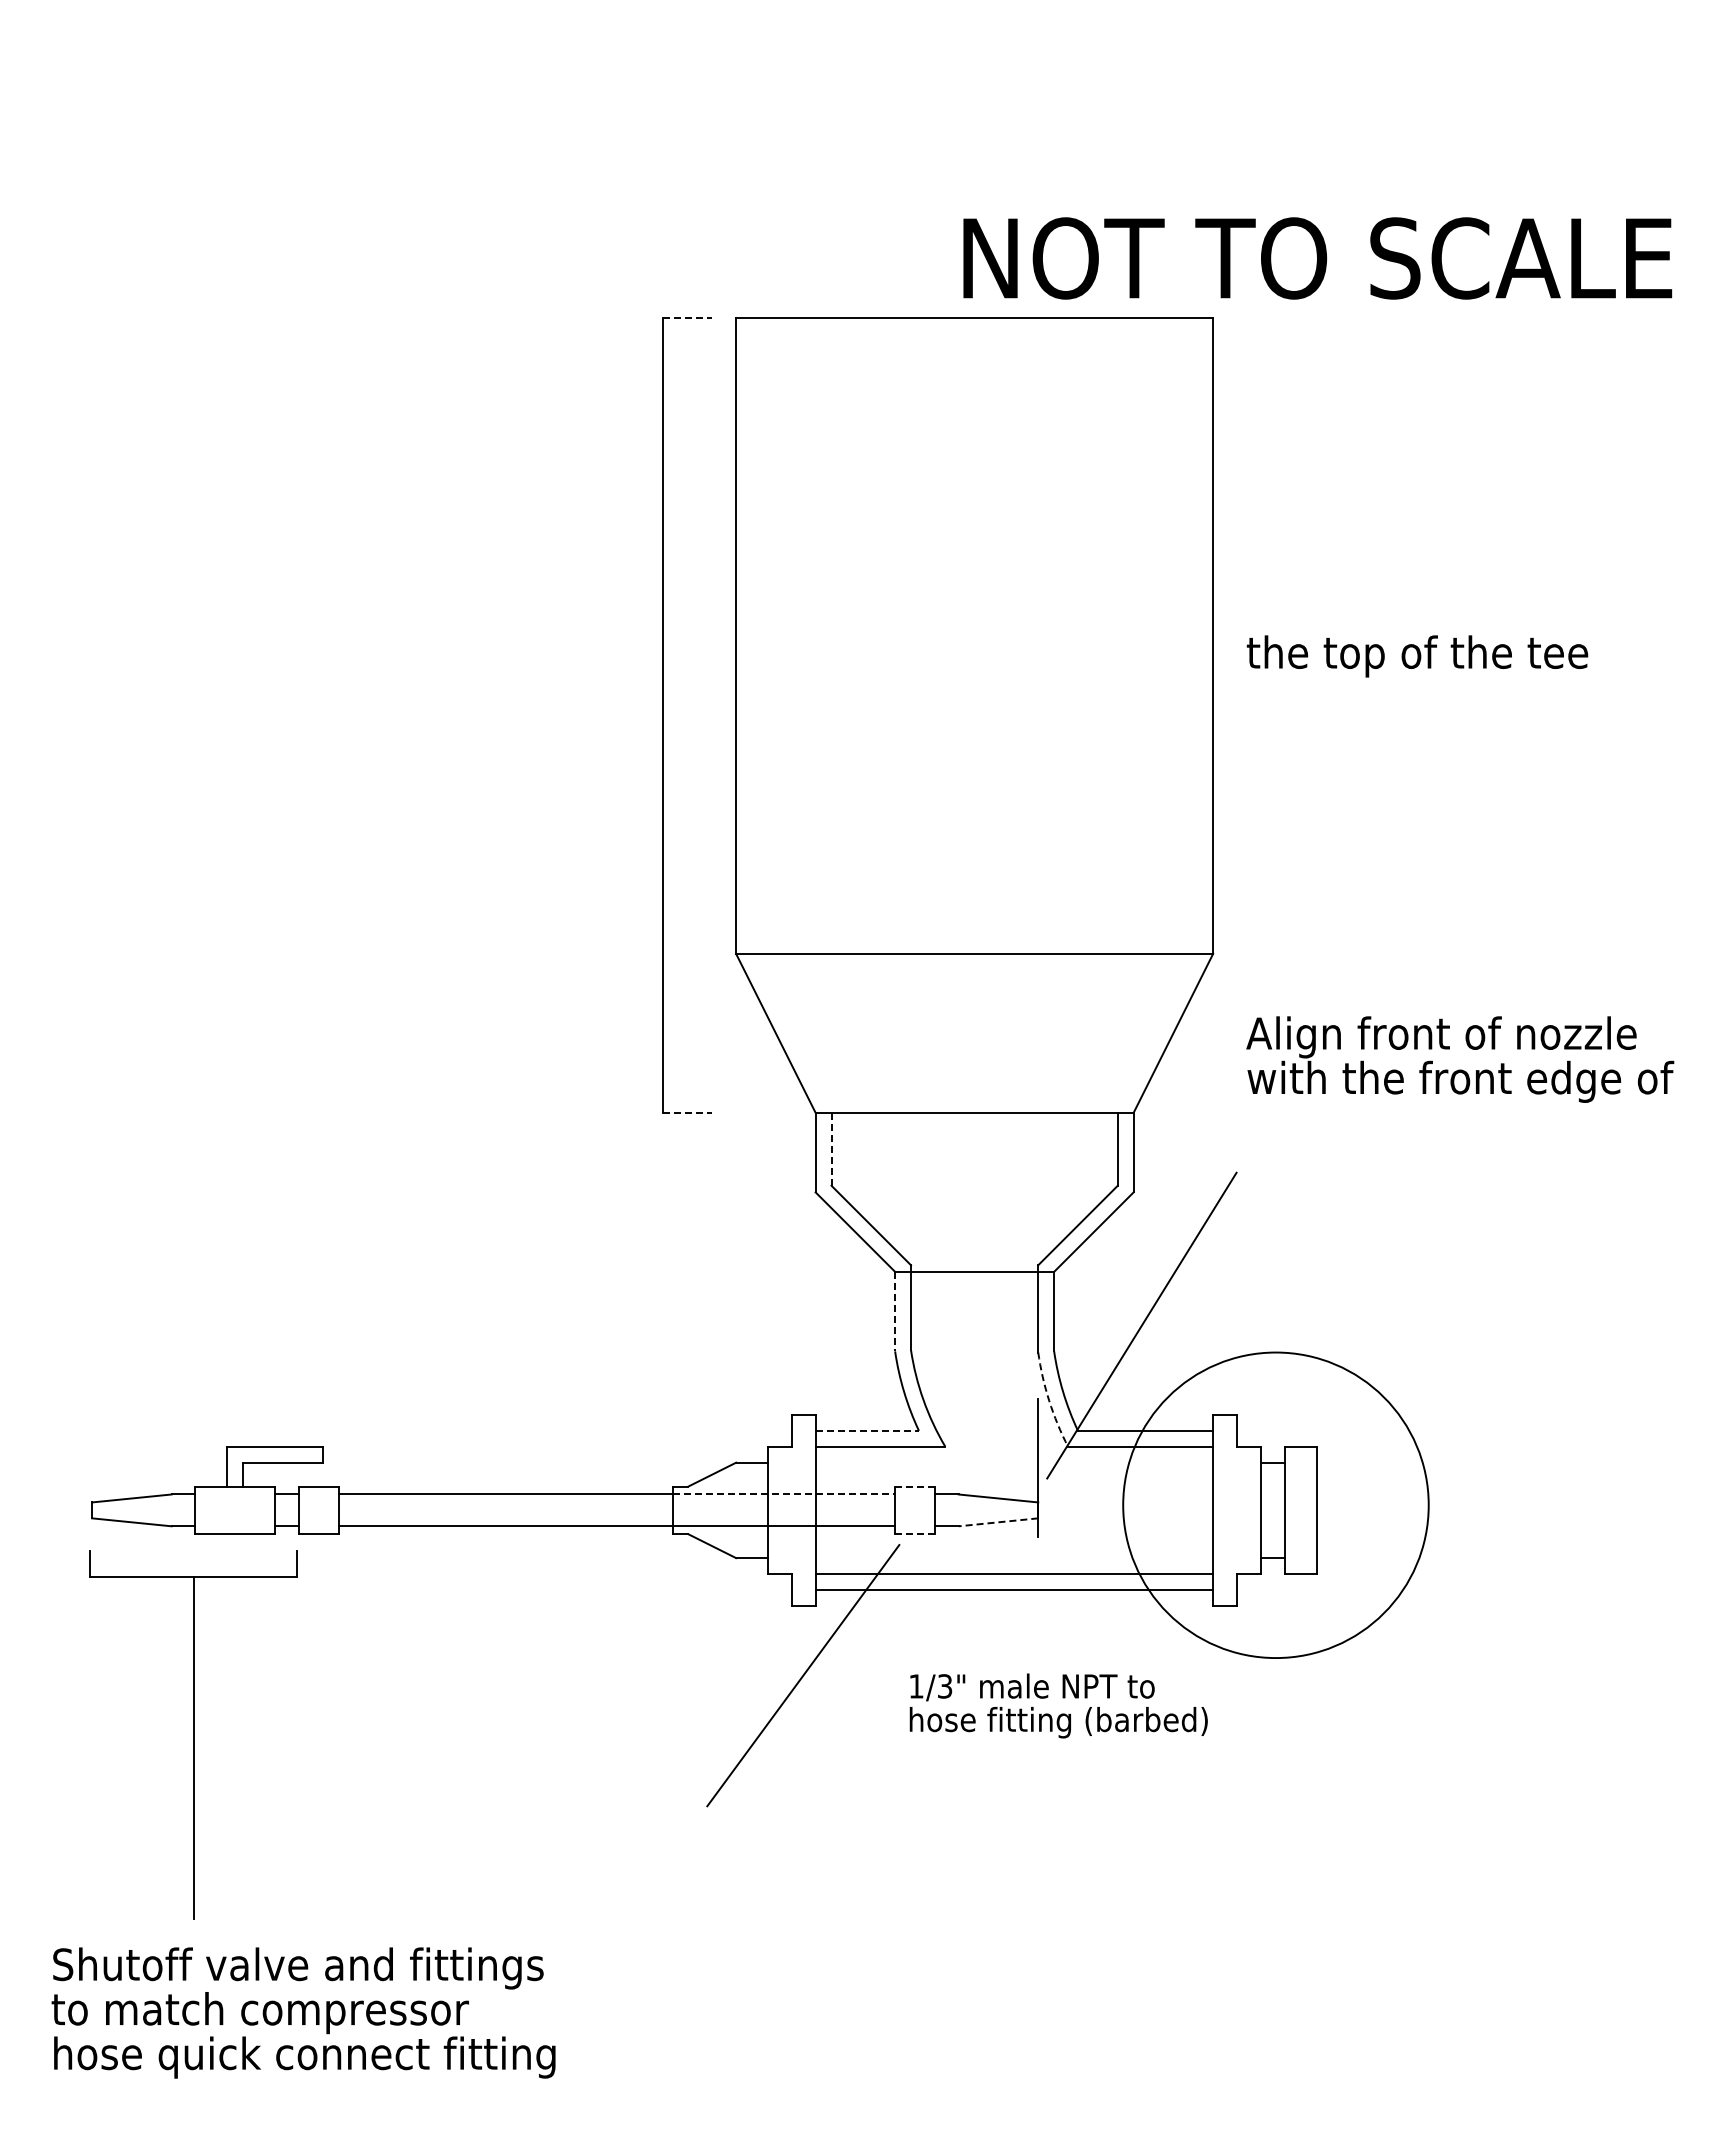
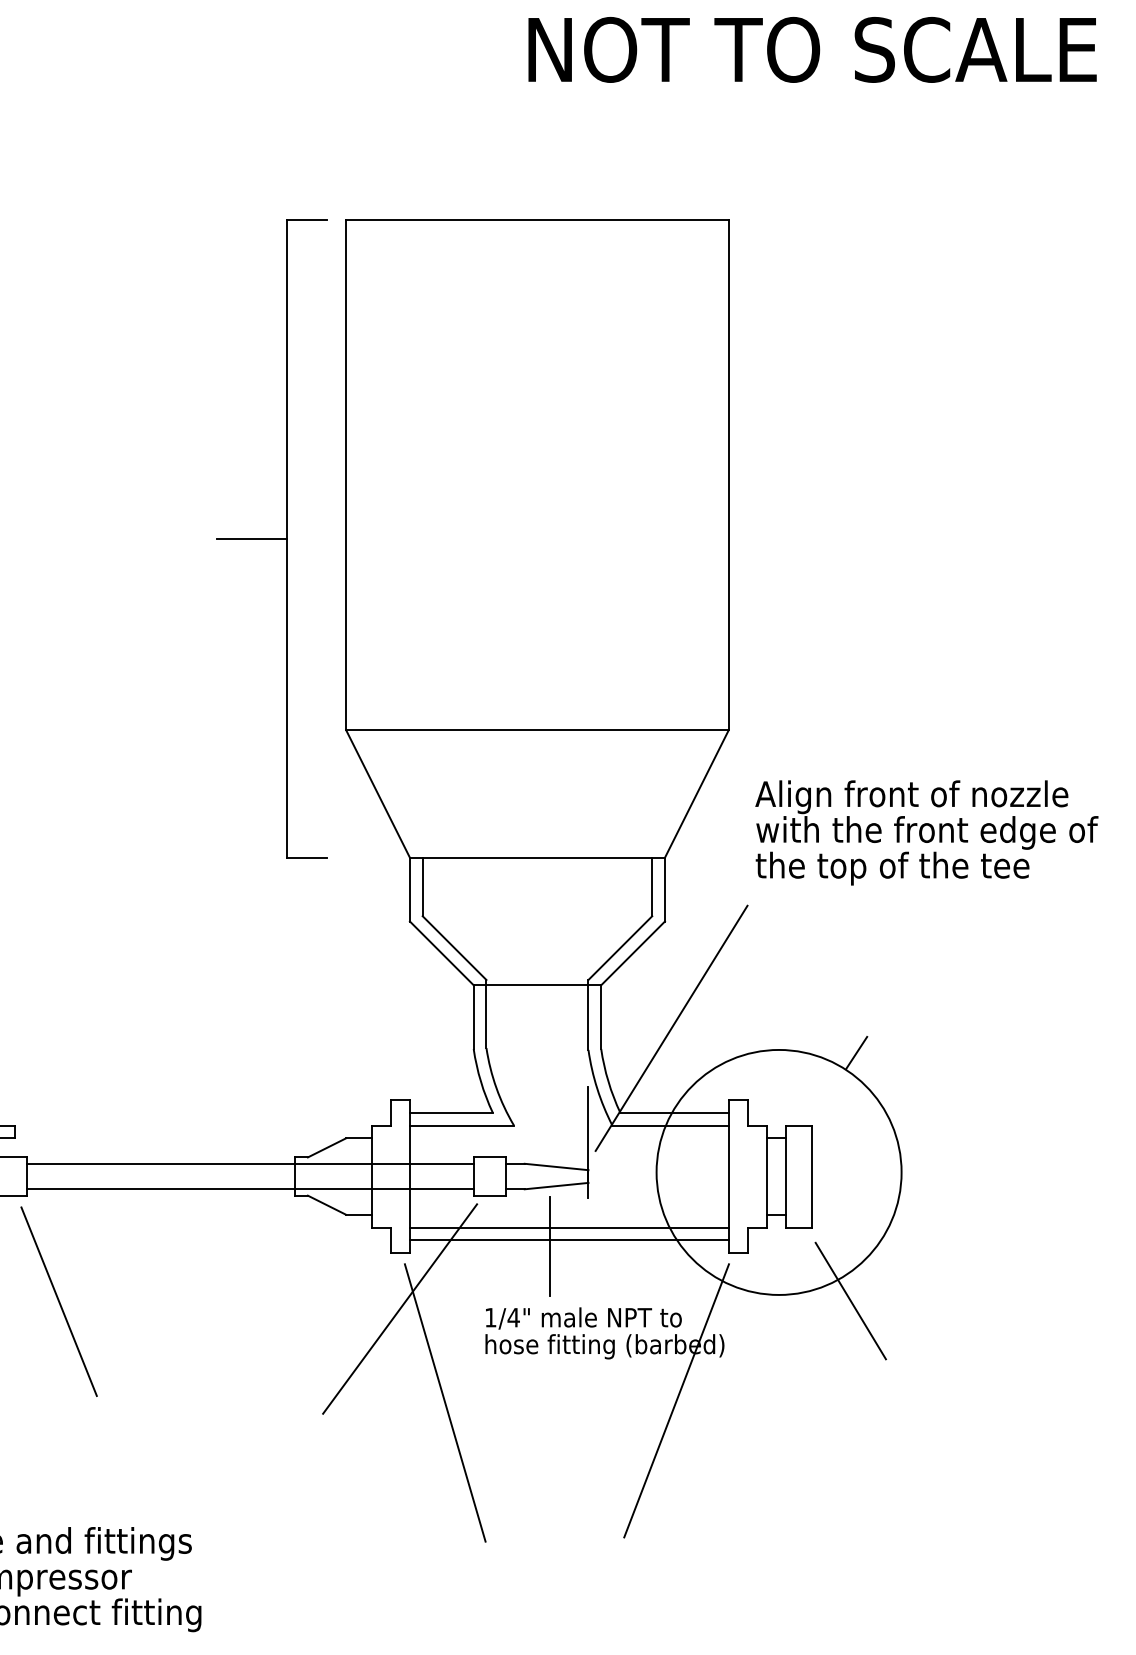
text: (1317, 258) -> (812, 49), moved
line: (687, 317) -> (307, 219), dashed -> solid
text: (1417, 656) -> (892, 868), moved
line: (618, 715) -> (251, 539), added
line: (687, 1112) -> (307, 857), dashed -> solid
line: (831, 1149) -> (422, 887), dashed -> solid
line: (895, 1311) -> (474, 1017), dashed -> solid
line: (1372, 1356) -> (856, 1053), added
arc: (1049, 1400) -> (597, 1088), dashed -> solid
line: (867, 1430) -> (451, 1112), dashed -> solid
line: (915, 1486) -> (490, 1157), dashed -> solid
line: (784, 1494) -> (384, 1163), dashed -> solid
line: (998, 1522) -> (556, 1186), dashed -> solid
line: (915, 1534) -> (490, 1195), dashed -> solid
line: (990, 1597) -> (550, 1246), added
line: (1365, 1665) -> (850, 1300), added
line: (378, 1666) -> (59, 1301), added
text: (944, 1686) -> (513, 1317), 1/3" -> 1/4"
line: (1147, 1789) -> (676, 1400), added
line: (859, 1792) -> (445, 1402), added

